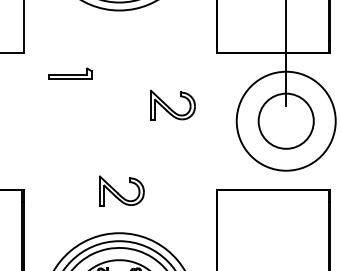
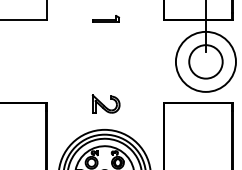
part: (69, 72) -> (105, 18), moved
part: (171, 104) -> (136, 51), removed

